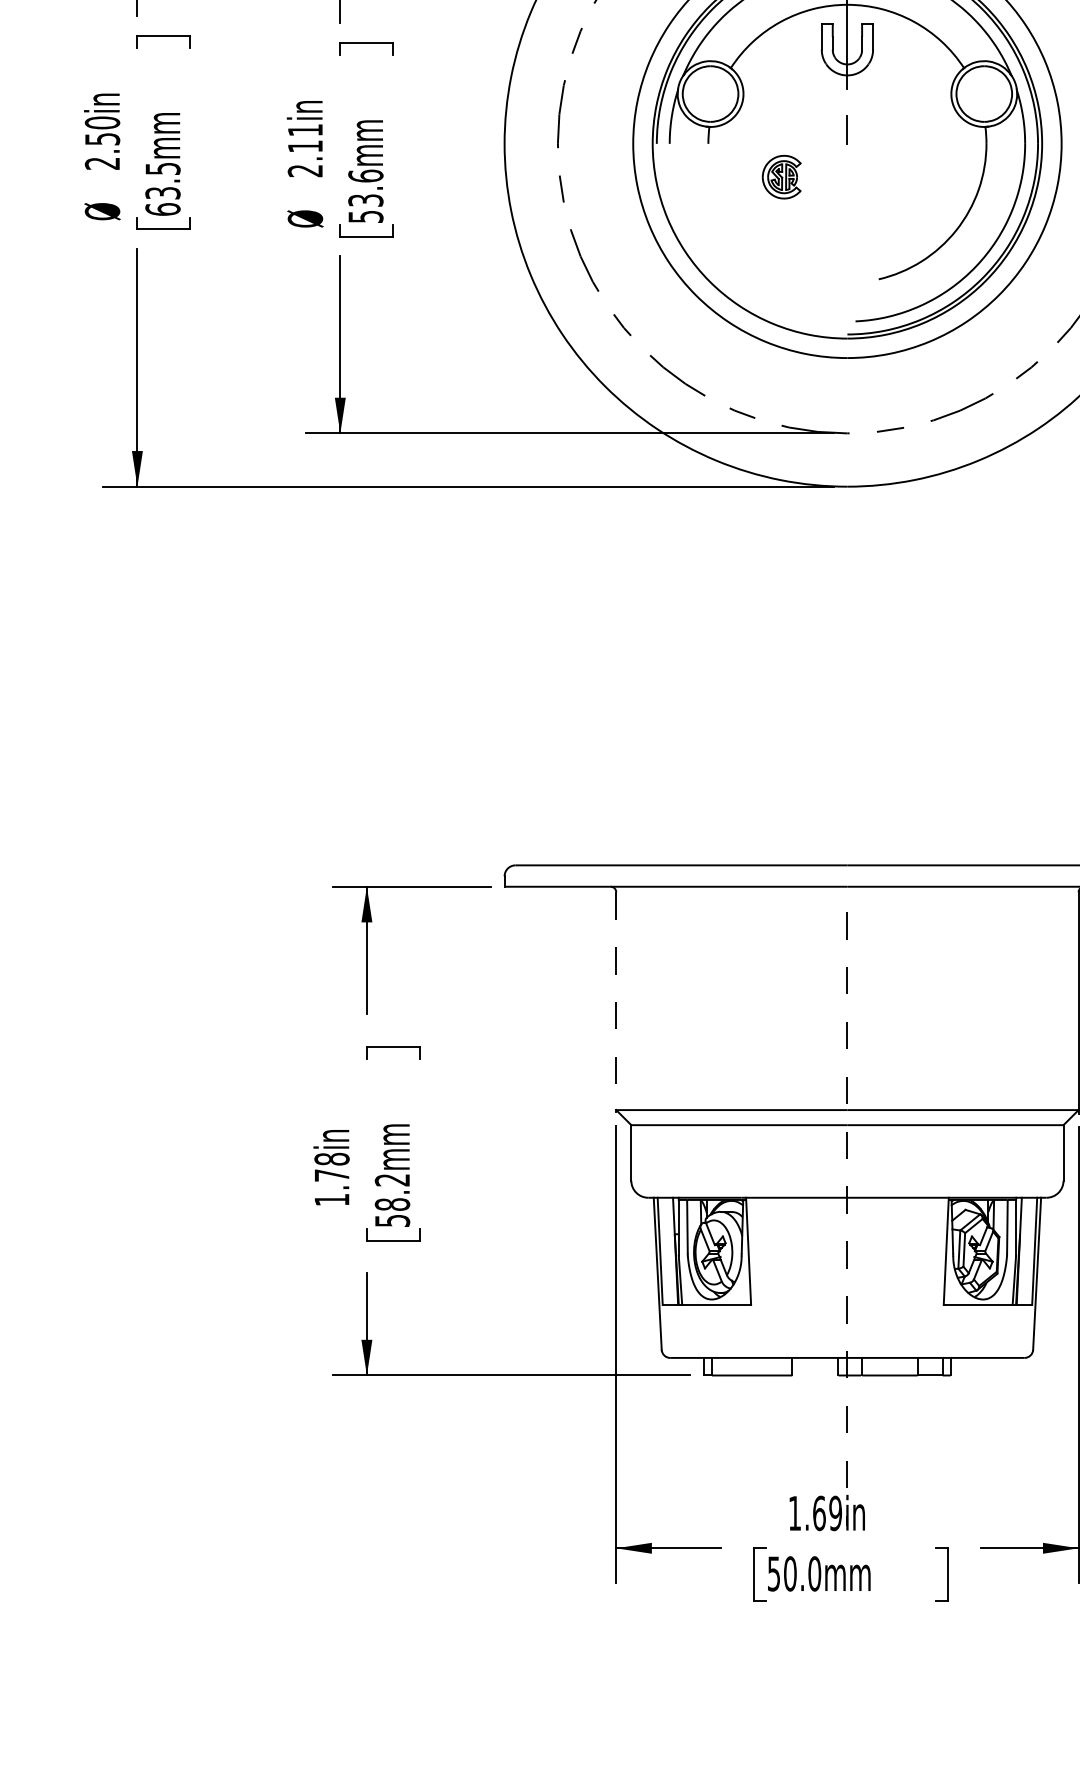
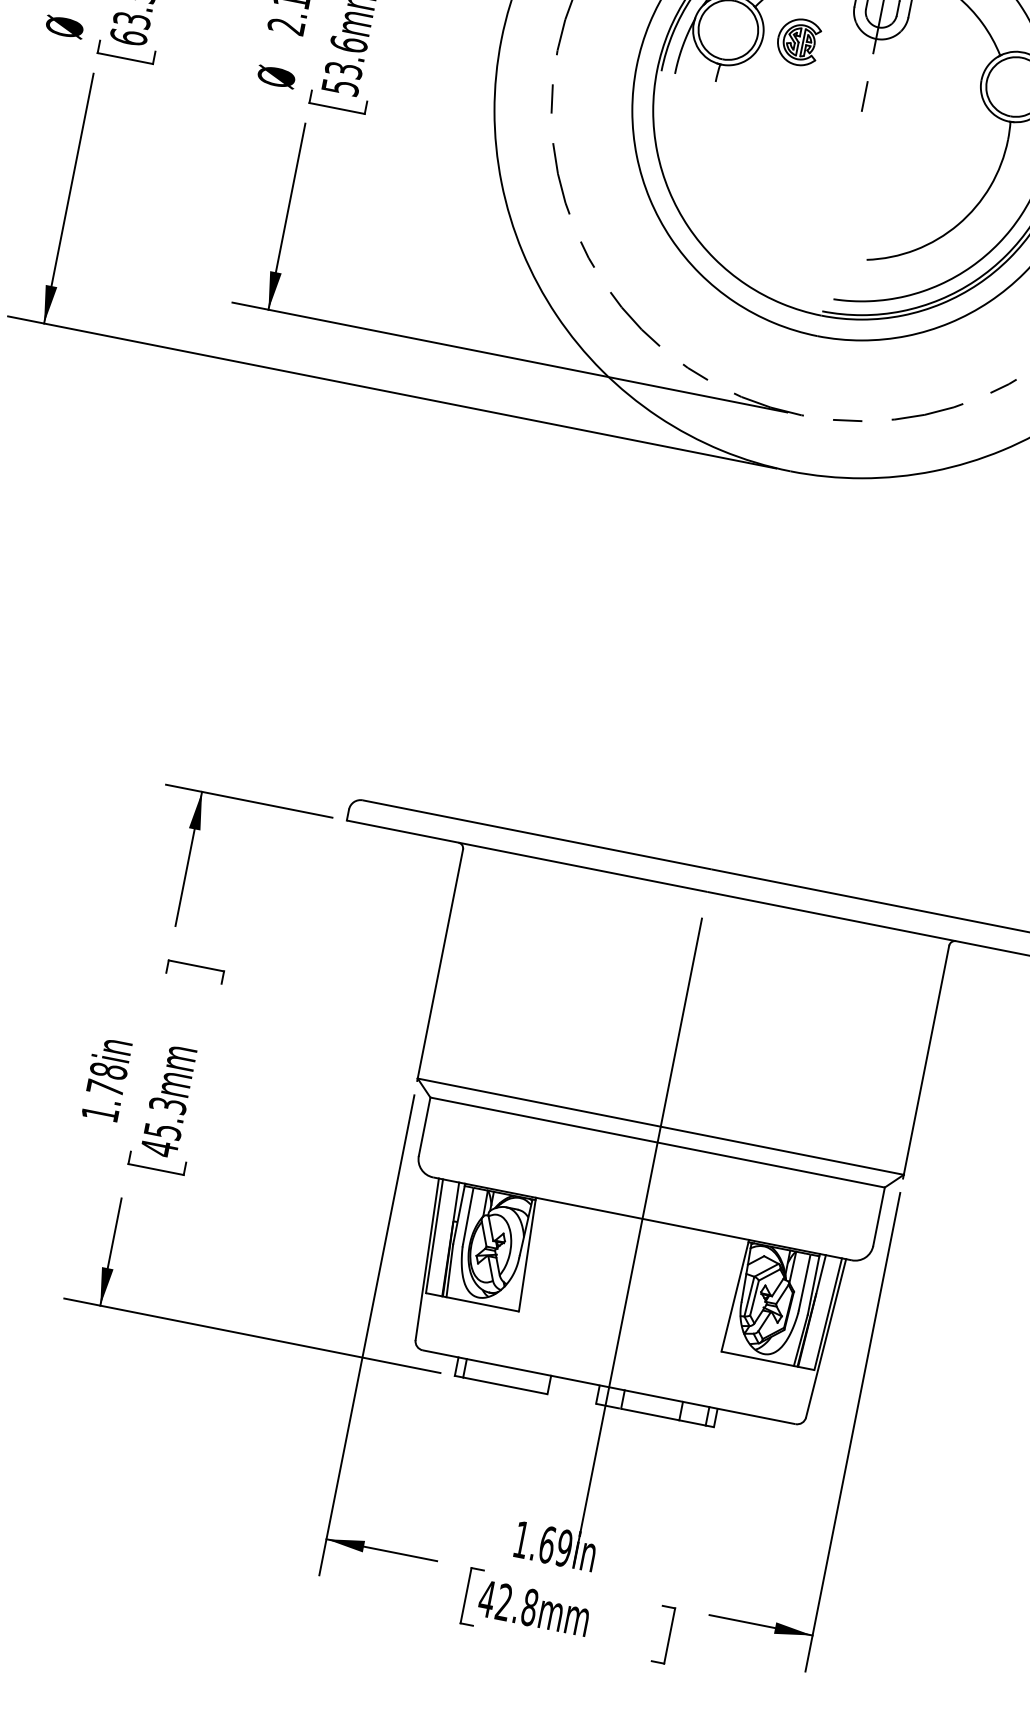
part: (781, 176) -> (798, 41), moved
line: (616, 1001) -> (440, 964), dashed -> solid
text: (392, 1200) -> (163, 1127), 58.2mm -> 45.3mm
line: (847, 1219) -> (638, 1241), dashed -> solid
text: (794, 1573) -> (508, 1602), 50.0mm -> 42.8mm

